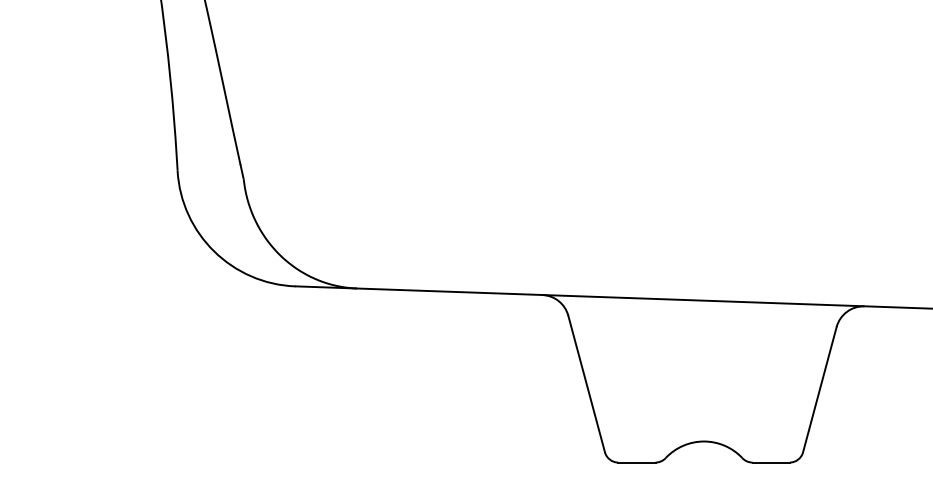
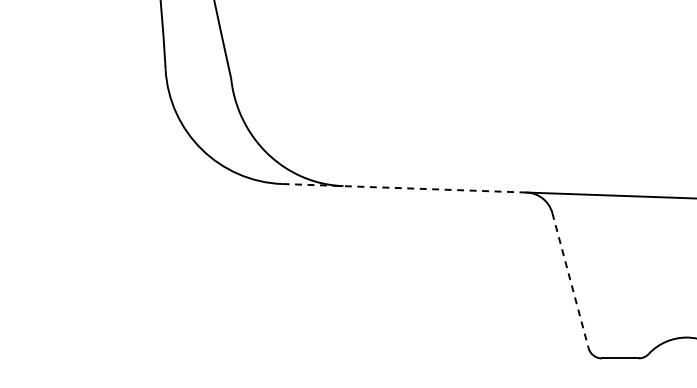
line: (419, 290) -> (405, 188), solid -> dashed
line: (586, 383) -> (570, 280), solid -> dashed

